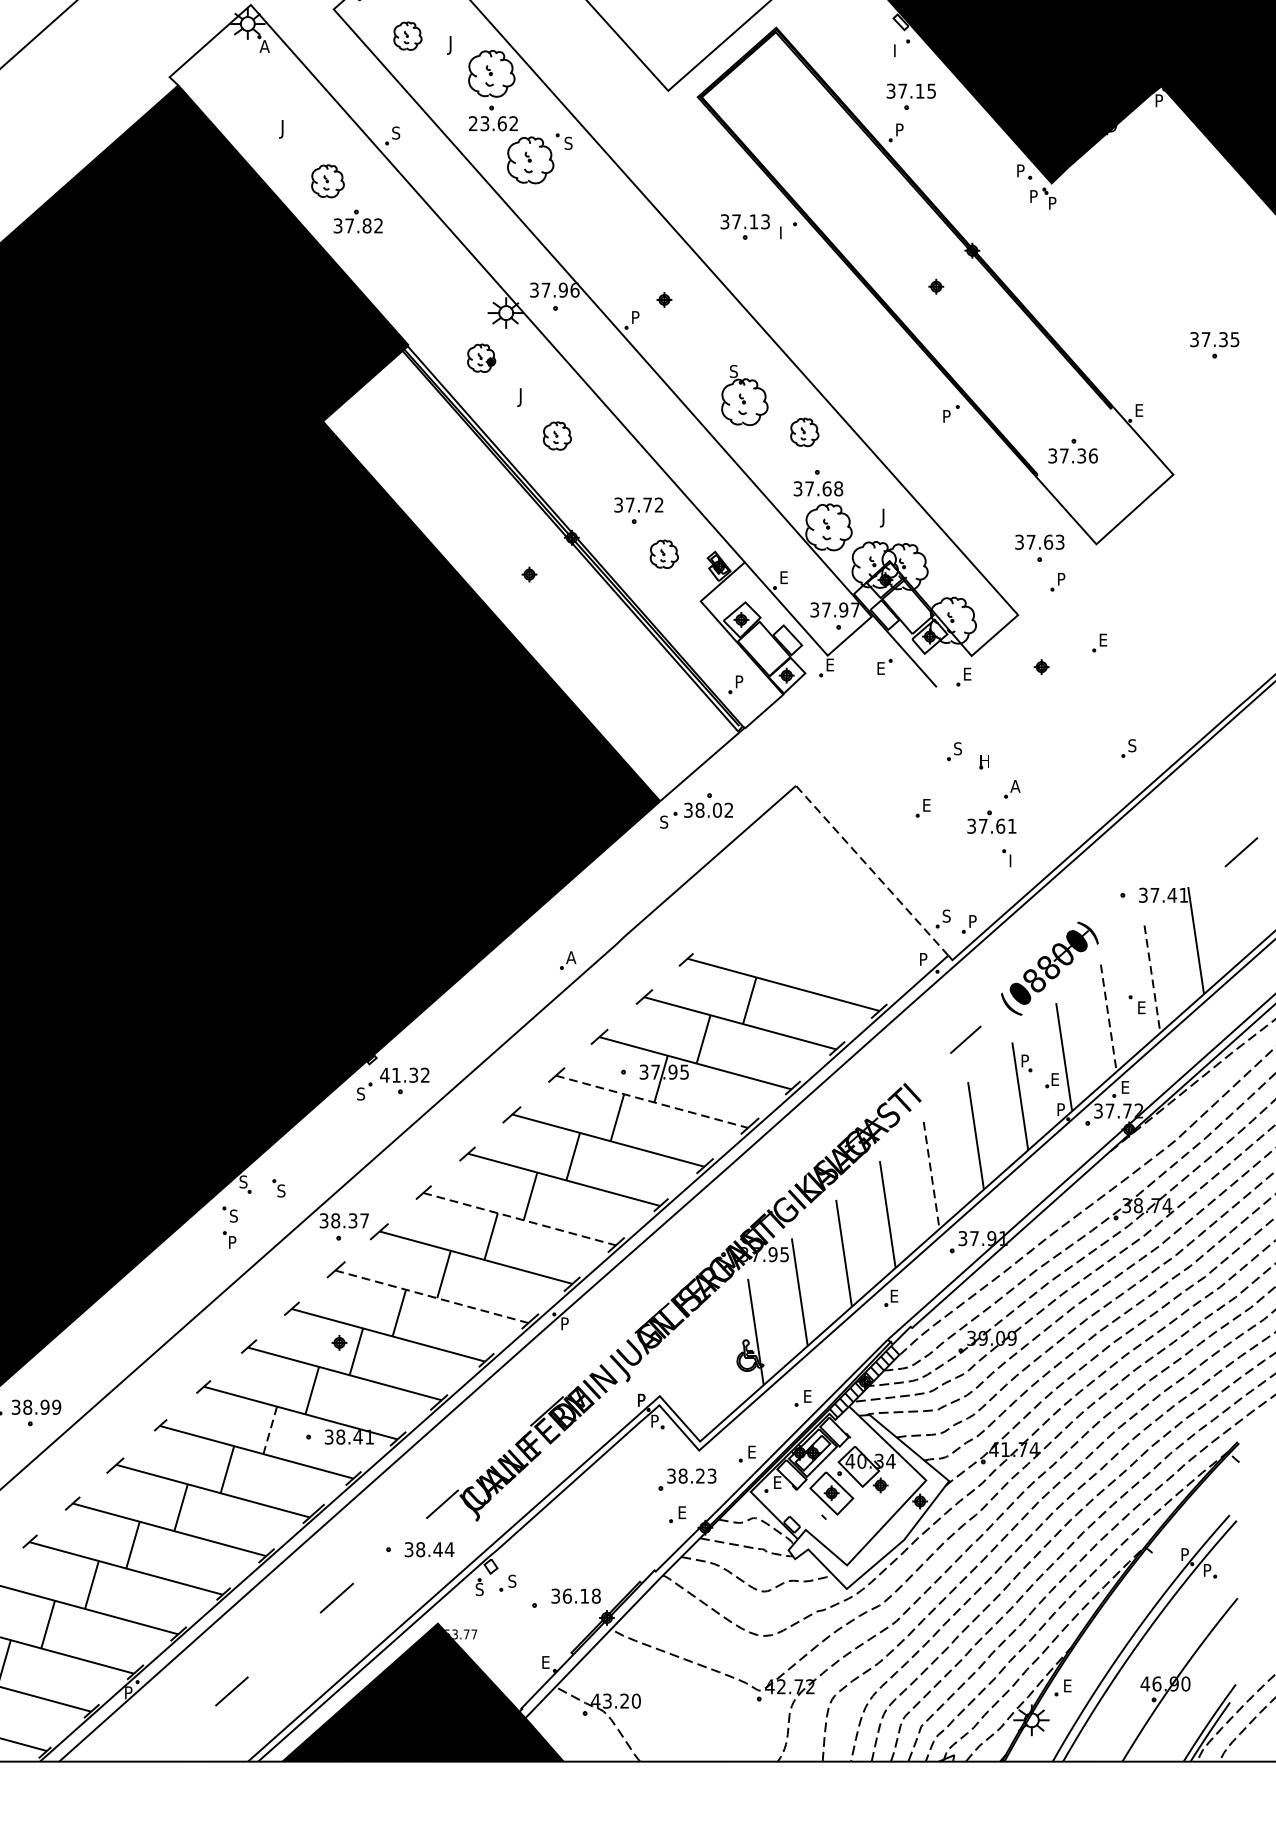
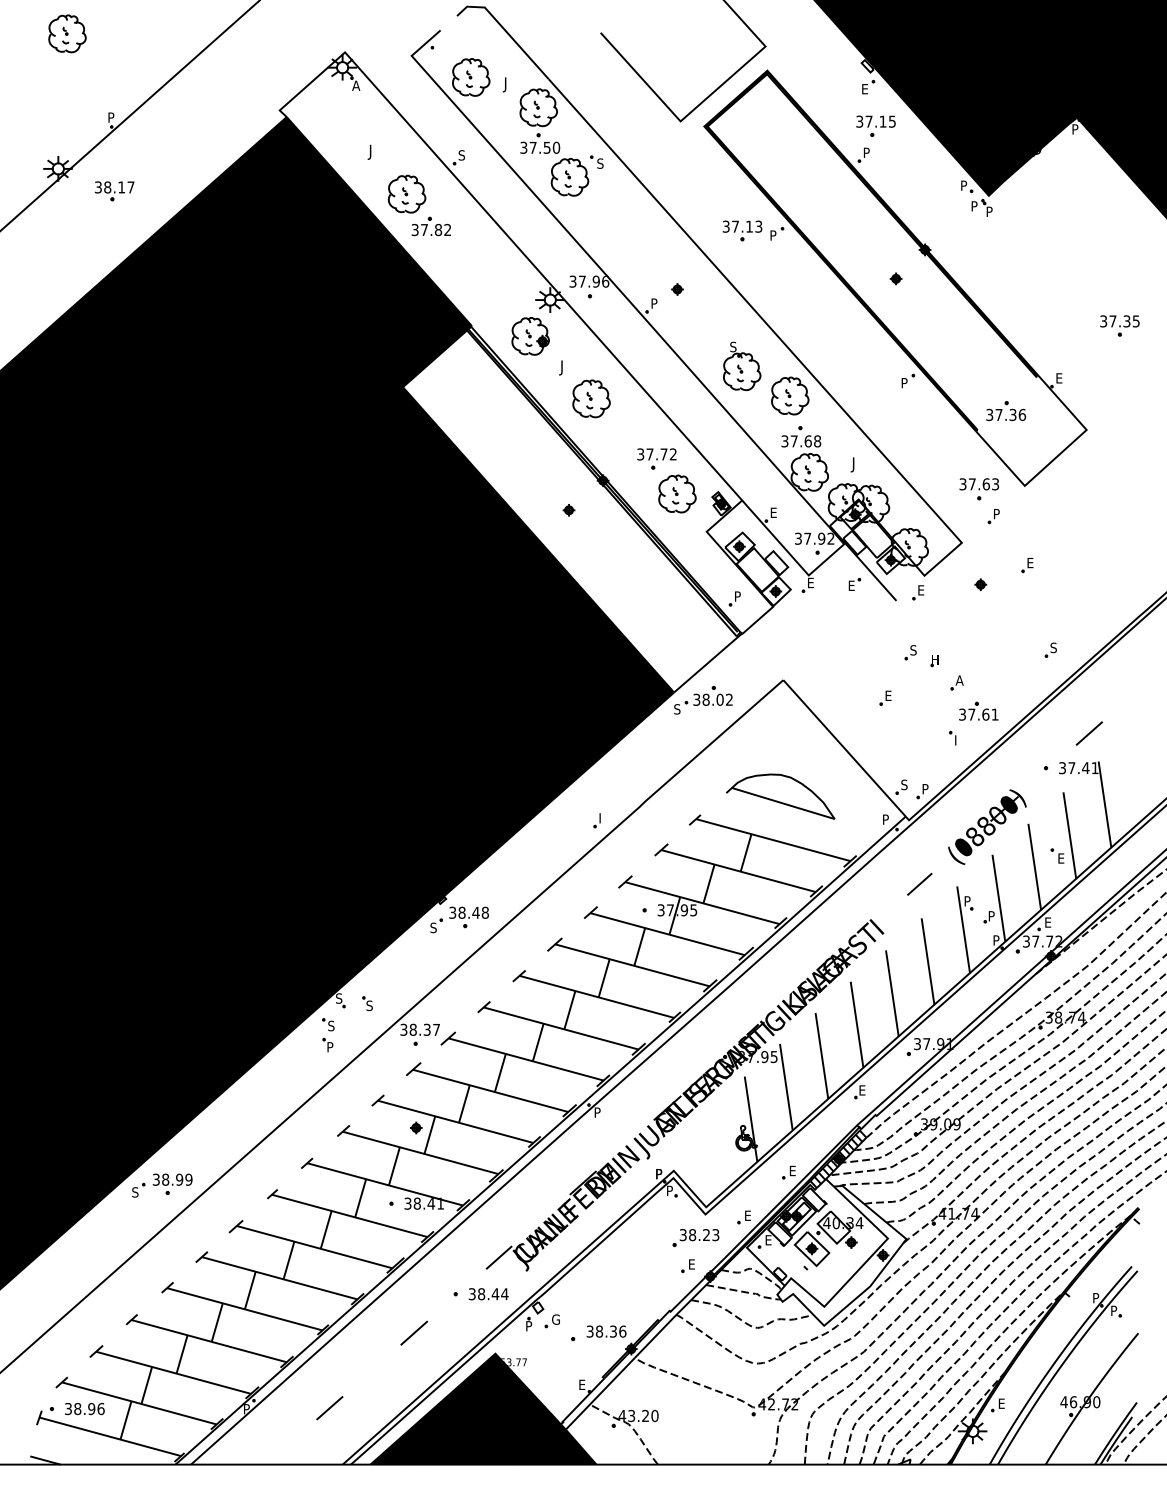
part: (408, 36) -> (471, 77), size x1.67
text: (898, 51) -> (865, 89), I -> E
text: (493, 123) -> (540, 147), 23.62 -> 37.50
part: (327, 180) -> (406, 193), size x1.43
text: (783, 230) -> (773, 233), I -> P
part: (481, 358) -> (530, 336), size x1.67
part: (804, 431) -> (790, 395), size x1.67
part: (557, 435) -> (591, 398), size x1.67
part: (664, 553) -> (677, 493), size x1.67
text: (854, 609) -> (830, 538), 37.97 -> 37.92
part: (991, 821) -> (978, 710), moved
line: (1240, 852) -> (1088, 733), moved
line: (872, 870) -> (844, 748), dashed -> solid
curve: (788, 935) -> (777, 800), added
text: (571, 957) -> (602, 818), A -> I
line: (1152, 979) -> (1069, 835), dashed -> solid
line: (1108, 1018) -> (1034, 867), dashed -> solid
text: (404, 1074) -> (468, 912), 41.32 -> 38.48
text: (1056, 1079) -> (992, 916), E -> P
line: (653, 1102) -> (668, 934), dashed -> solid
line: (931, 1175) -> (892, 993), dashed -> solid
line: (520, 1219) -> (561, 1028), dashed -> solid
line: (433, 1297) -> (491, 1091), dashed -> solid
line: (270, 1430) -> (360, 1198), dashed -> solid
text: (512, 1581) -> (555, 1319), S -> G
text: (479, 1589) -> (528, 1326), S -> P
text: (581, 1596) -> (610, 1331), 36.18 -> 38.36

